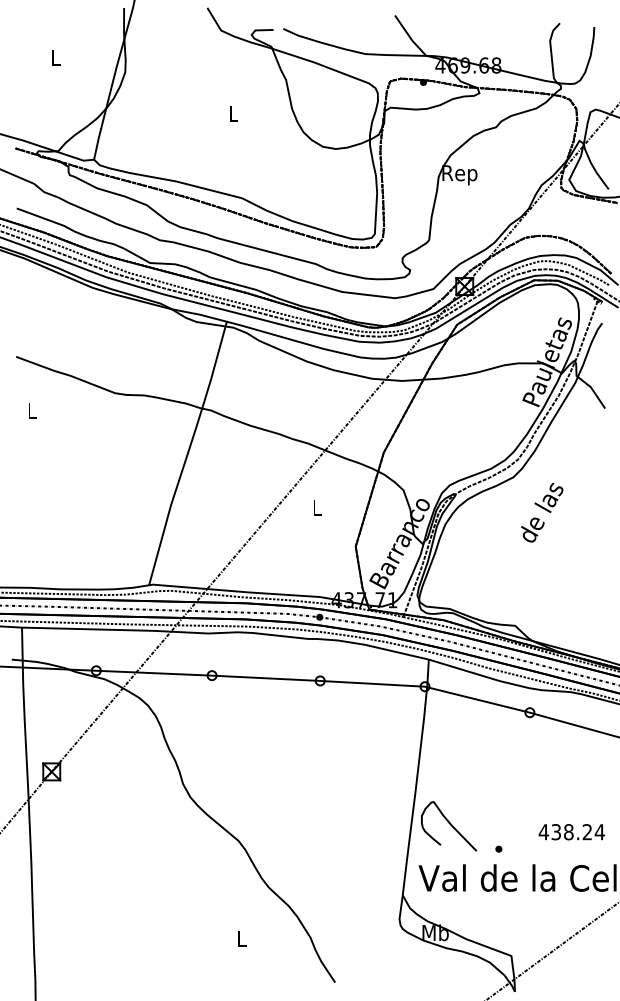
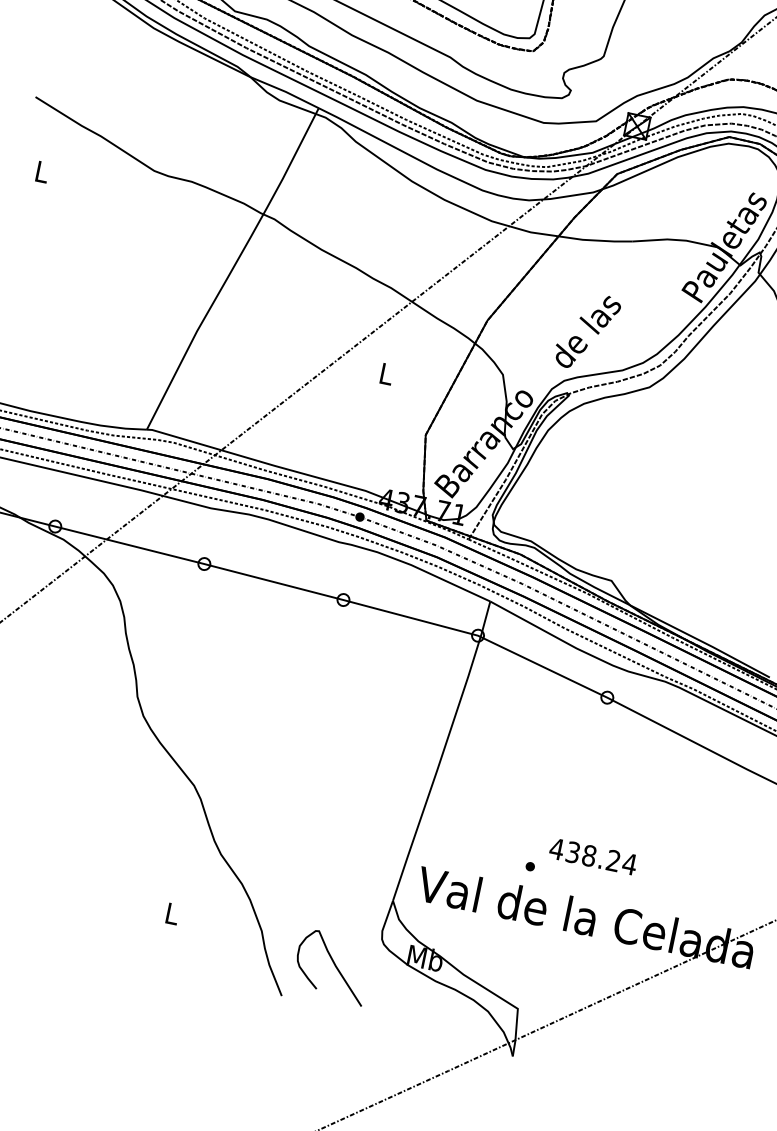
text: (542, 512) -> (587, 331), moved
curve: (450, 825) -> (334, 966), moved
text: (571, 832) -> (592, 857), moved

